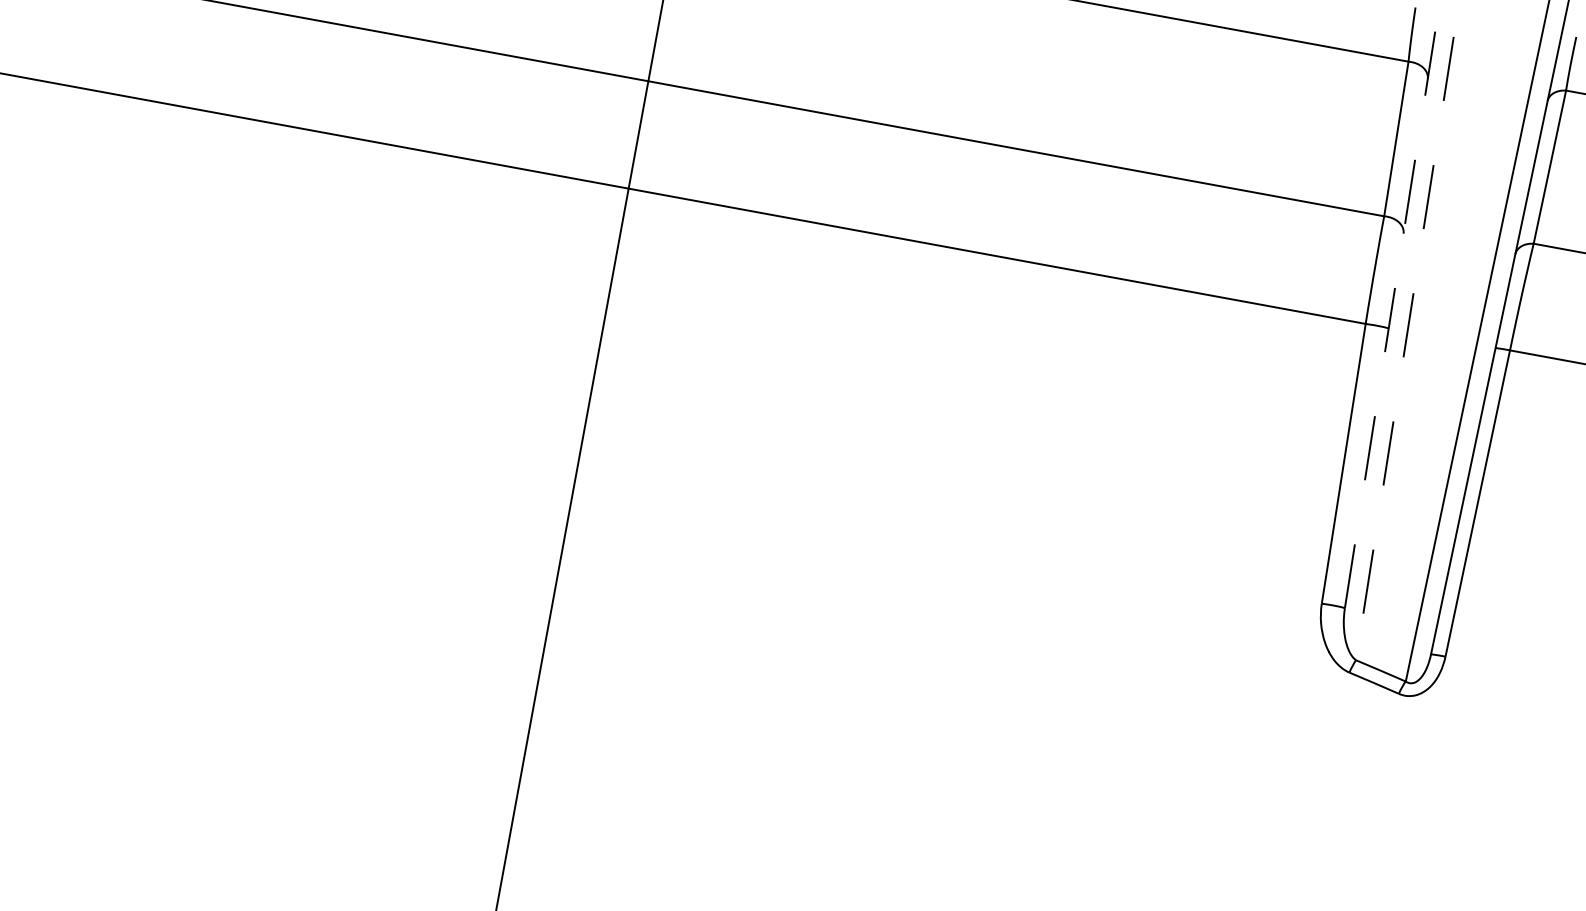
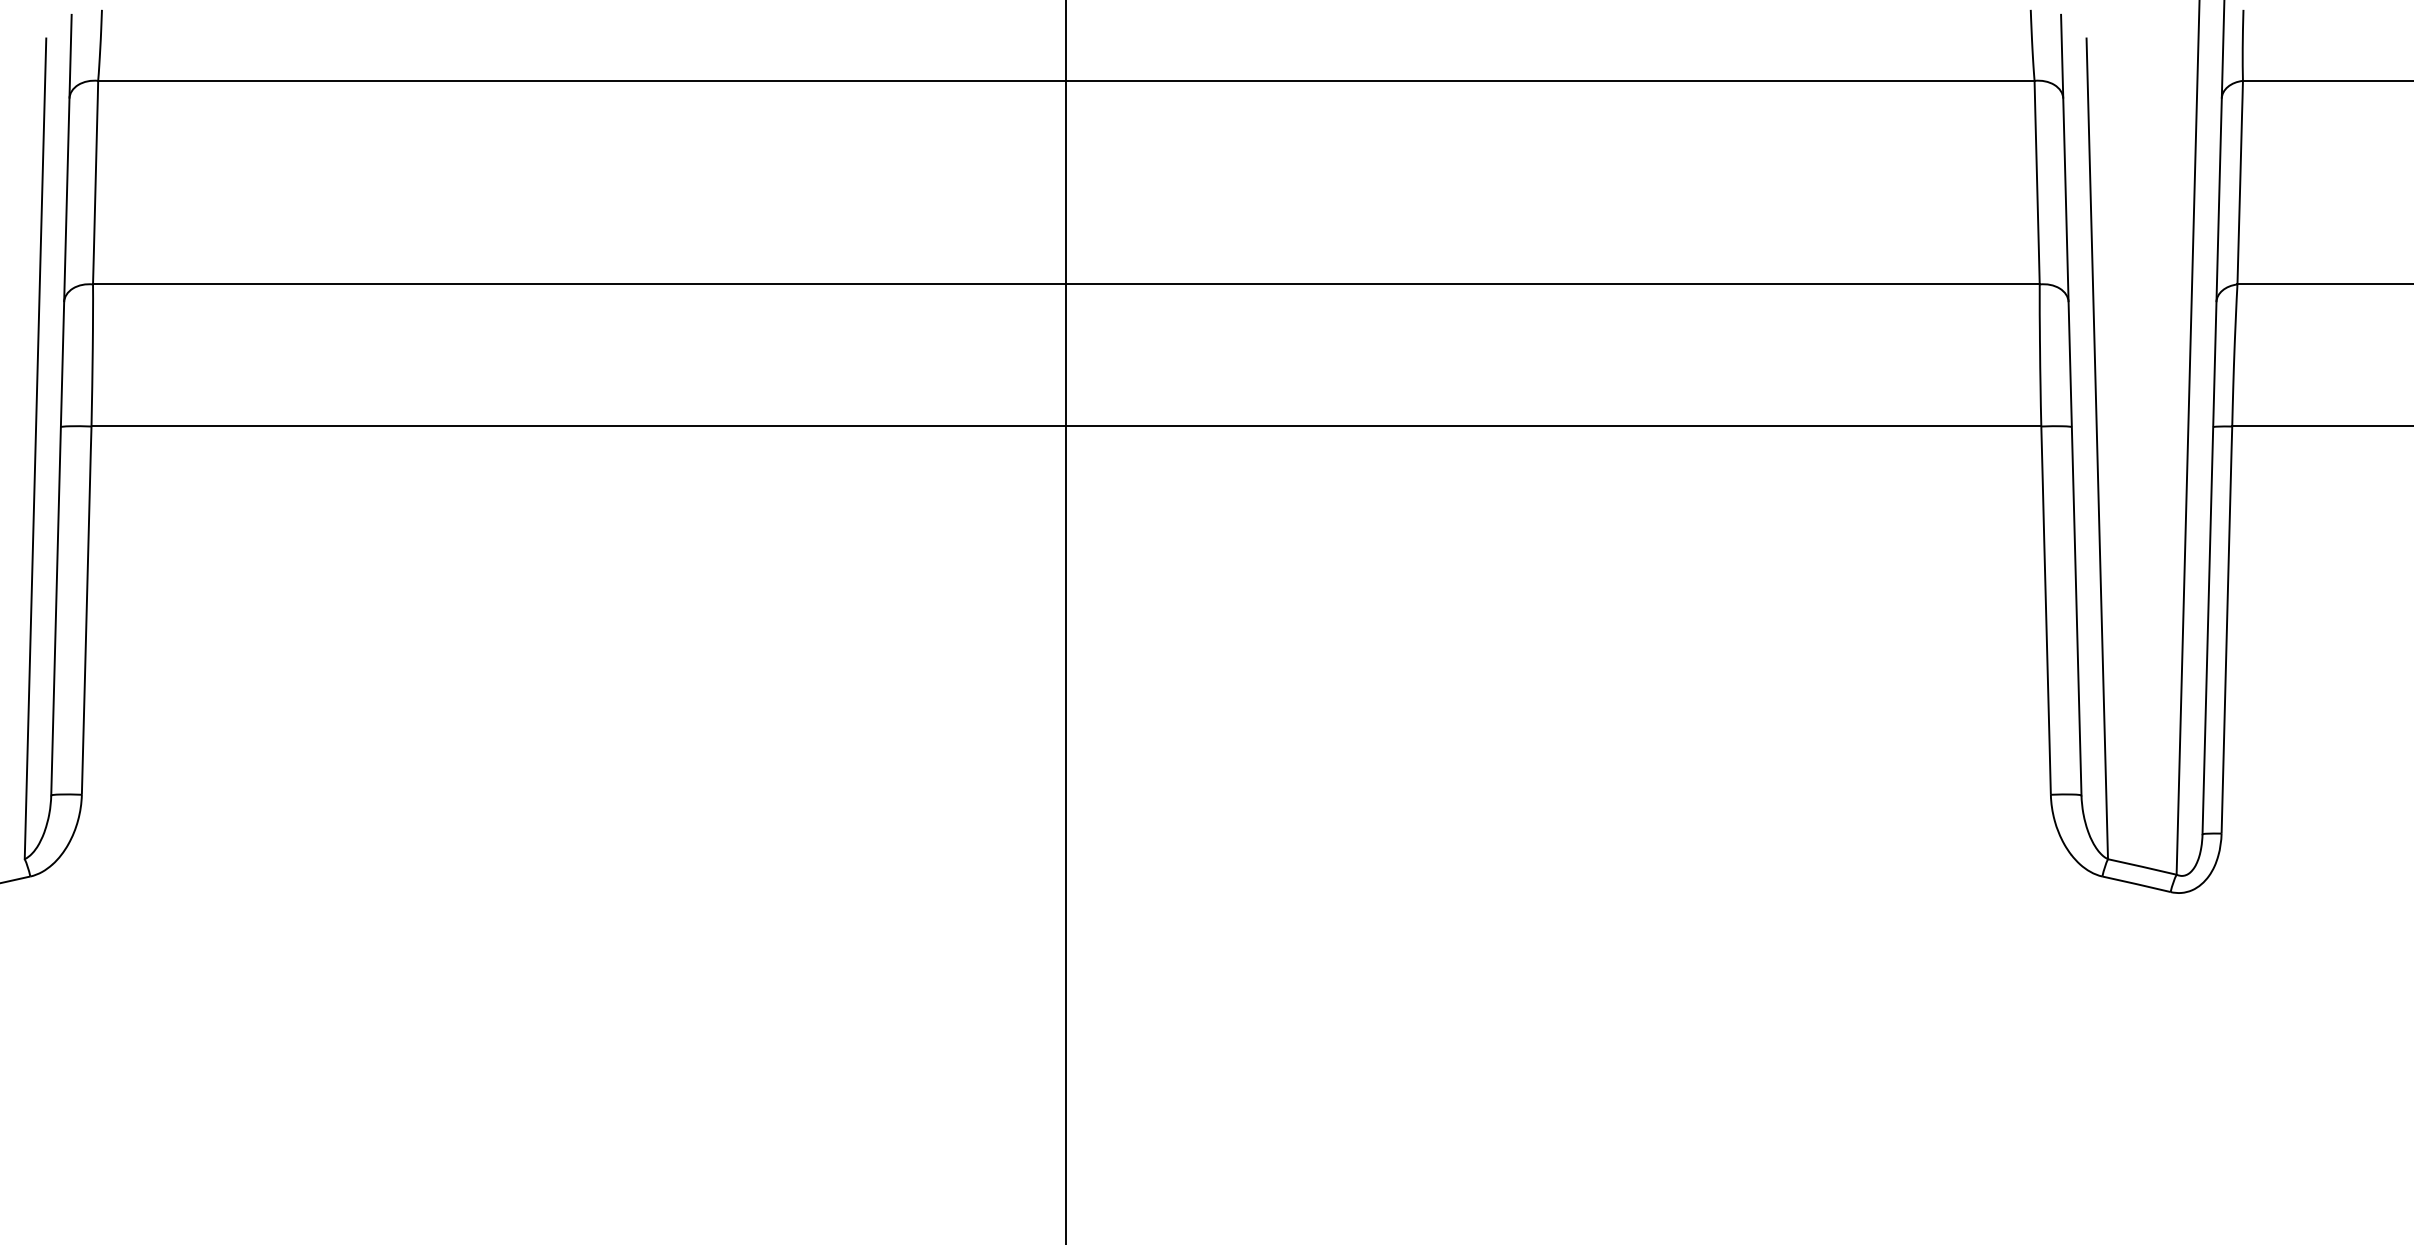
line: (1391, 311) -> (2071, 404), dashed -> solid
line: (1404, 349) -> (2097, 449), dashed -> solid

